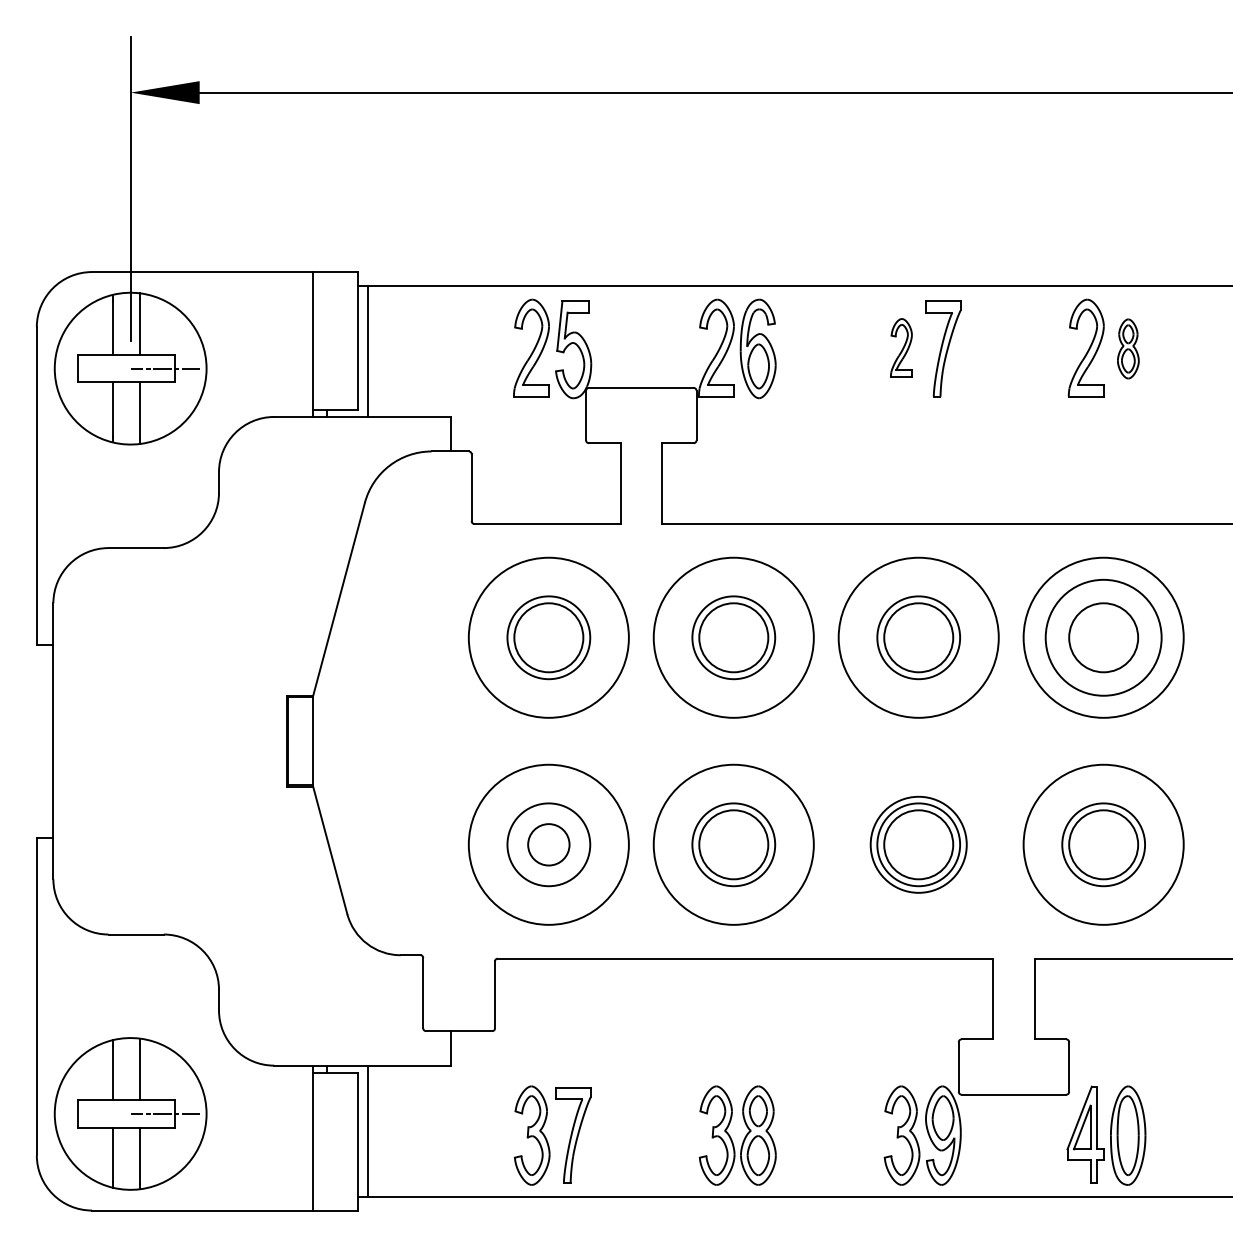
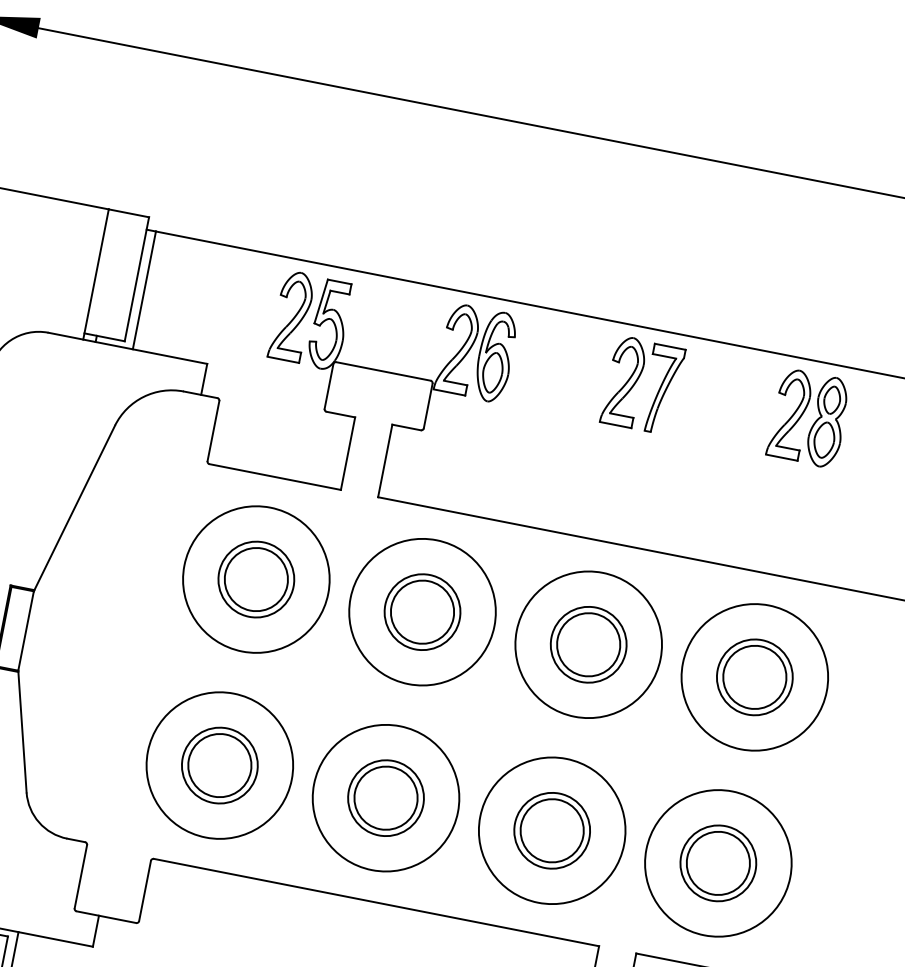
part: (901, 347) -> (624, 380), size x1.67
part: (1128, 348) -> (828, 421), size x1.67
circle: (1103, 637) -> (754, 677), size x0.71
circle: (548, 844) -> (219, 765), size x1.67
circle: (918, 844) -> (552, 830), size x1.67

